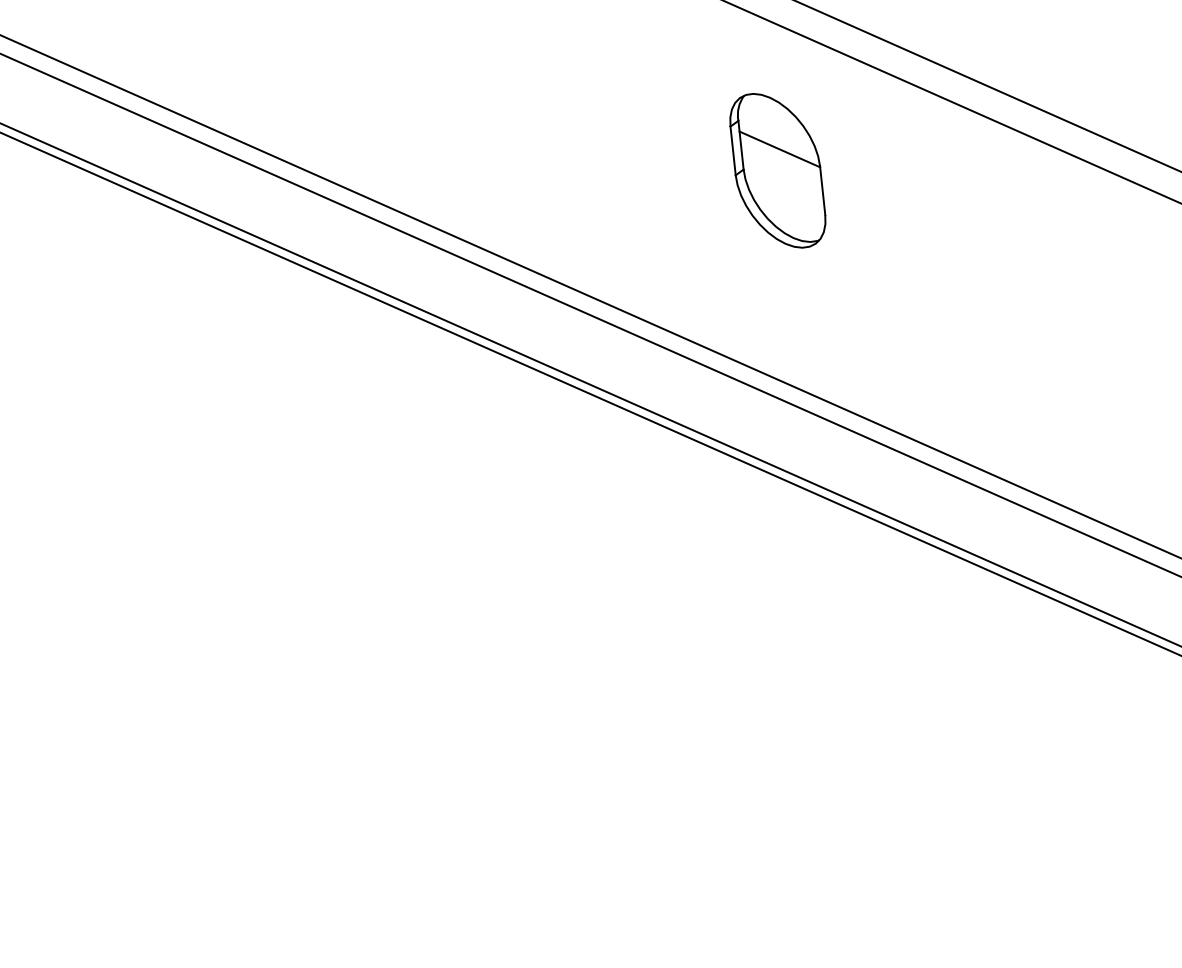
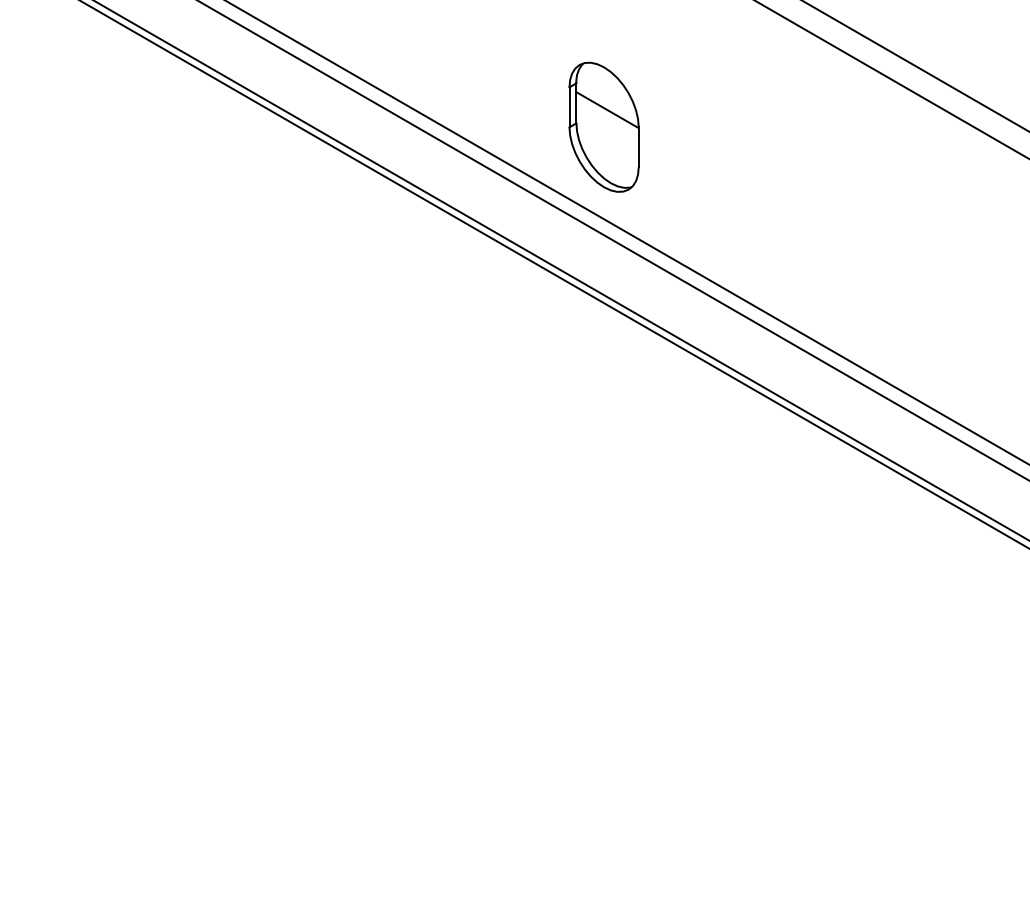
part: (777, 169) -> (603, 126), moved

